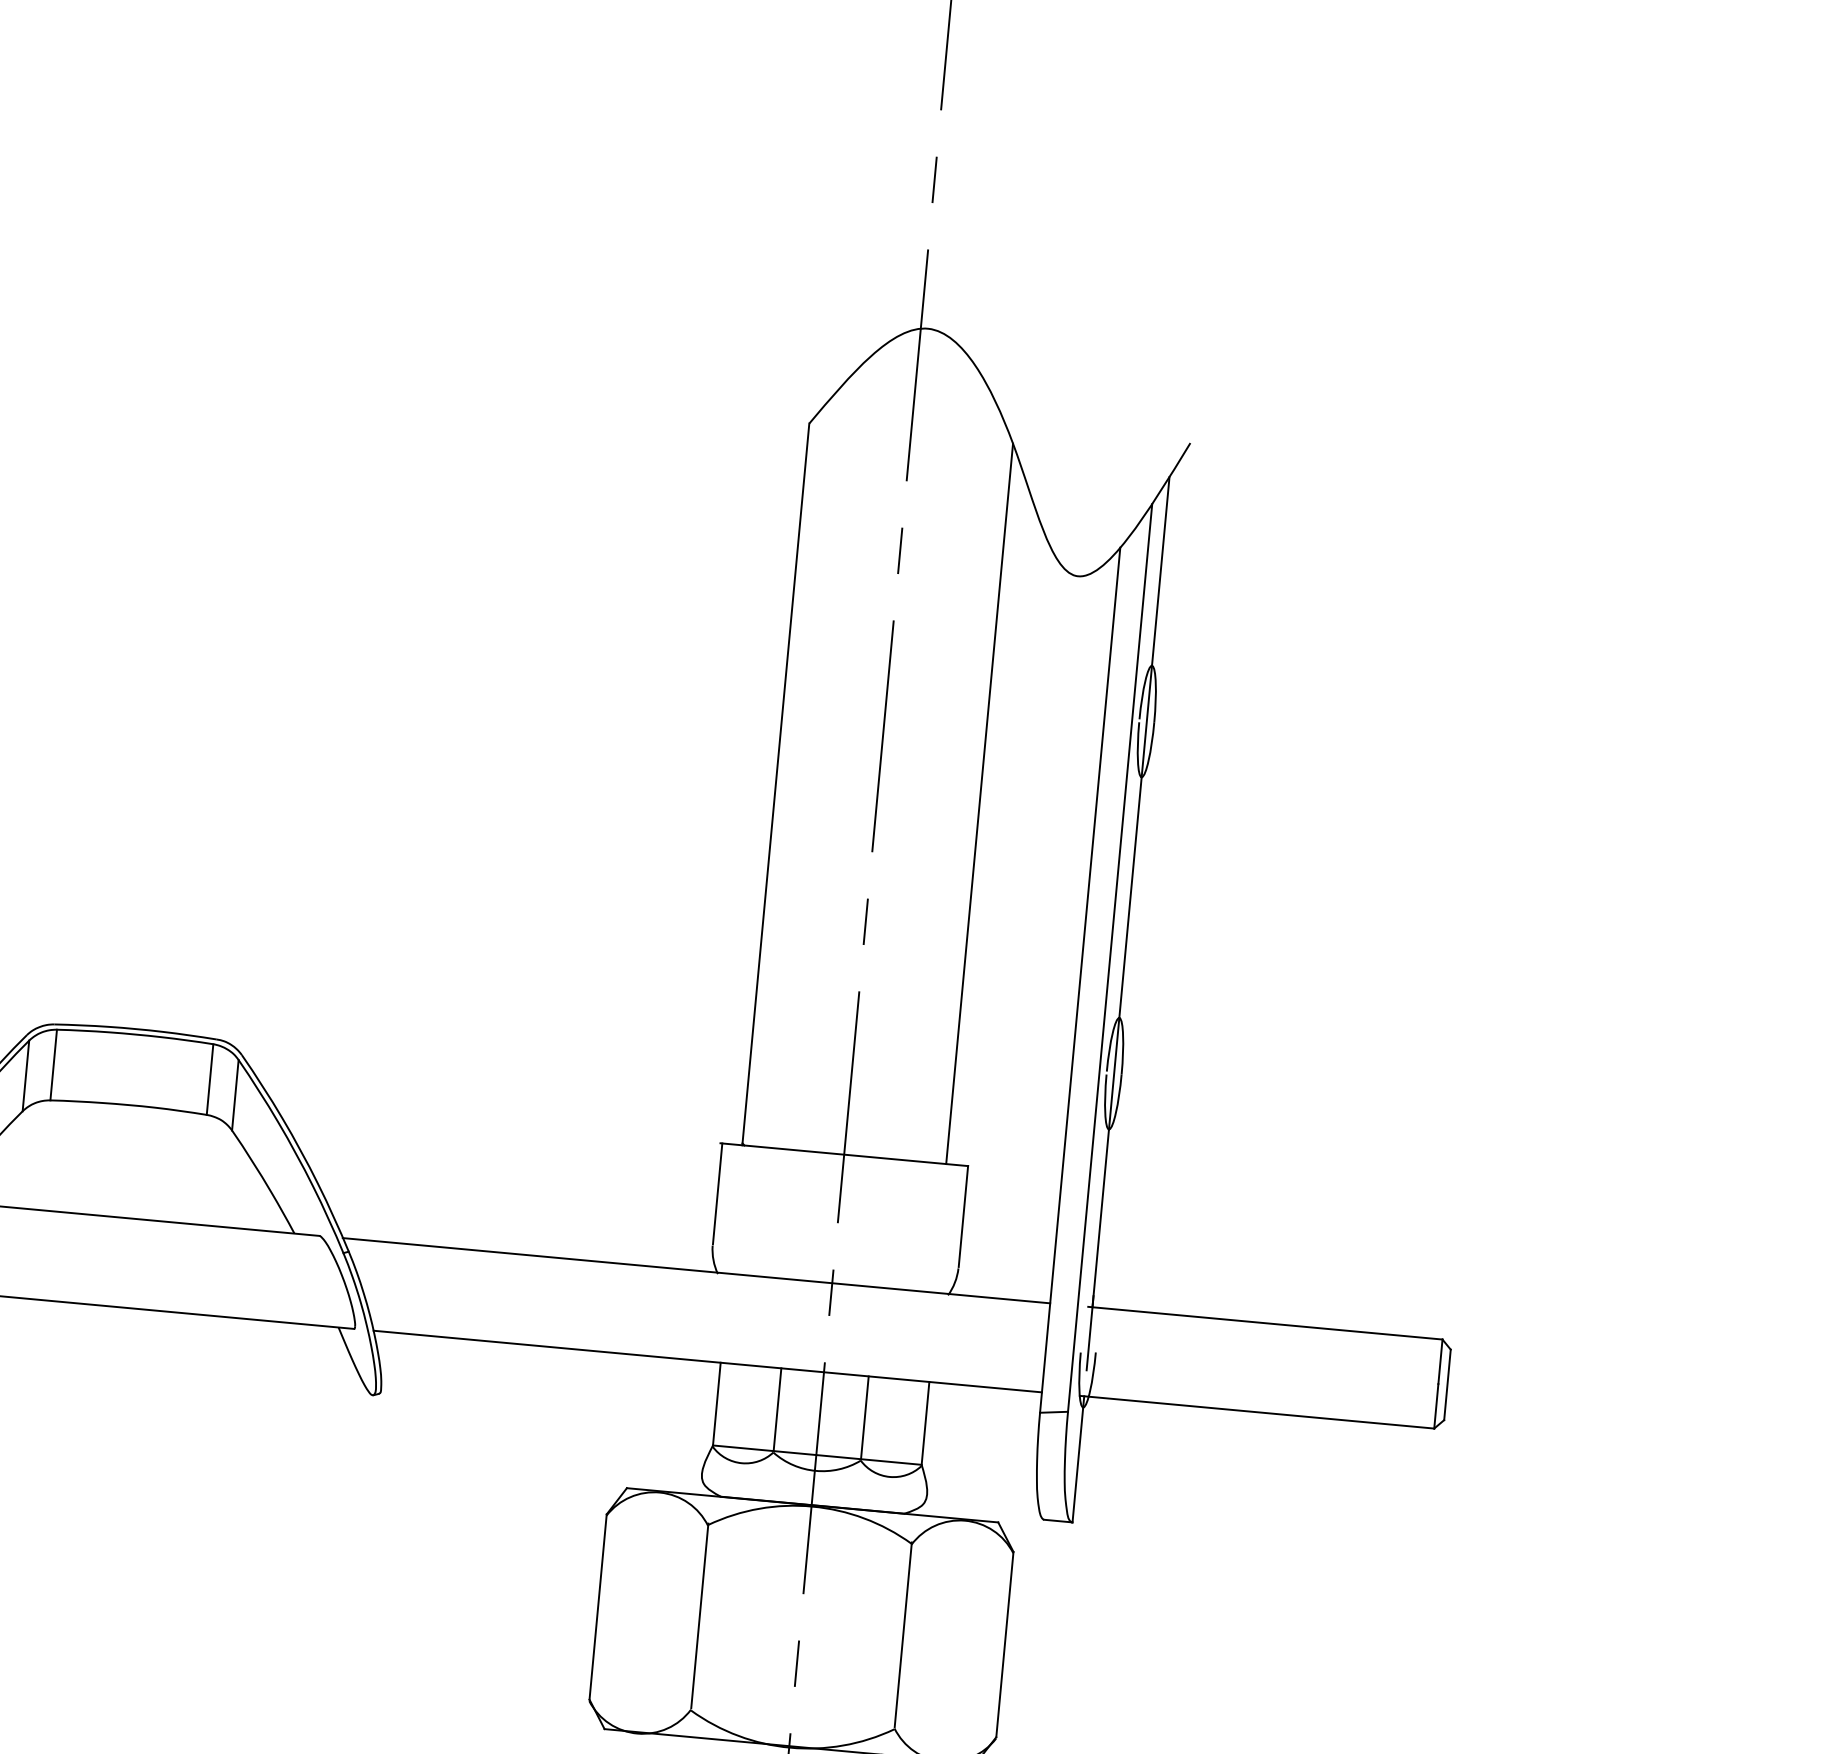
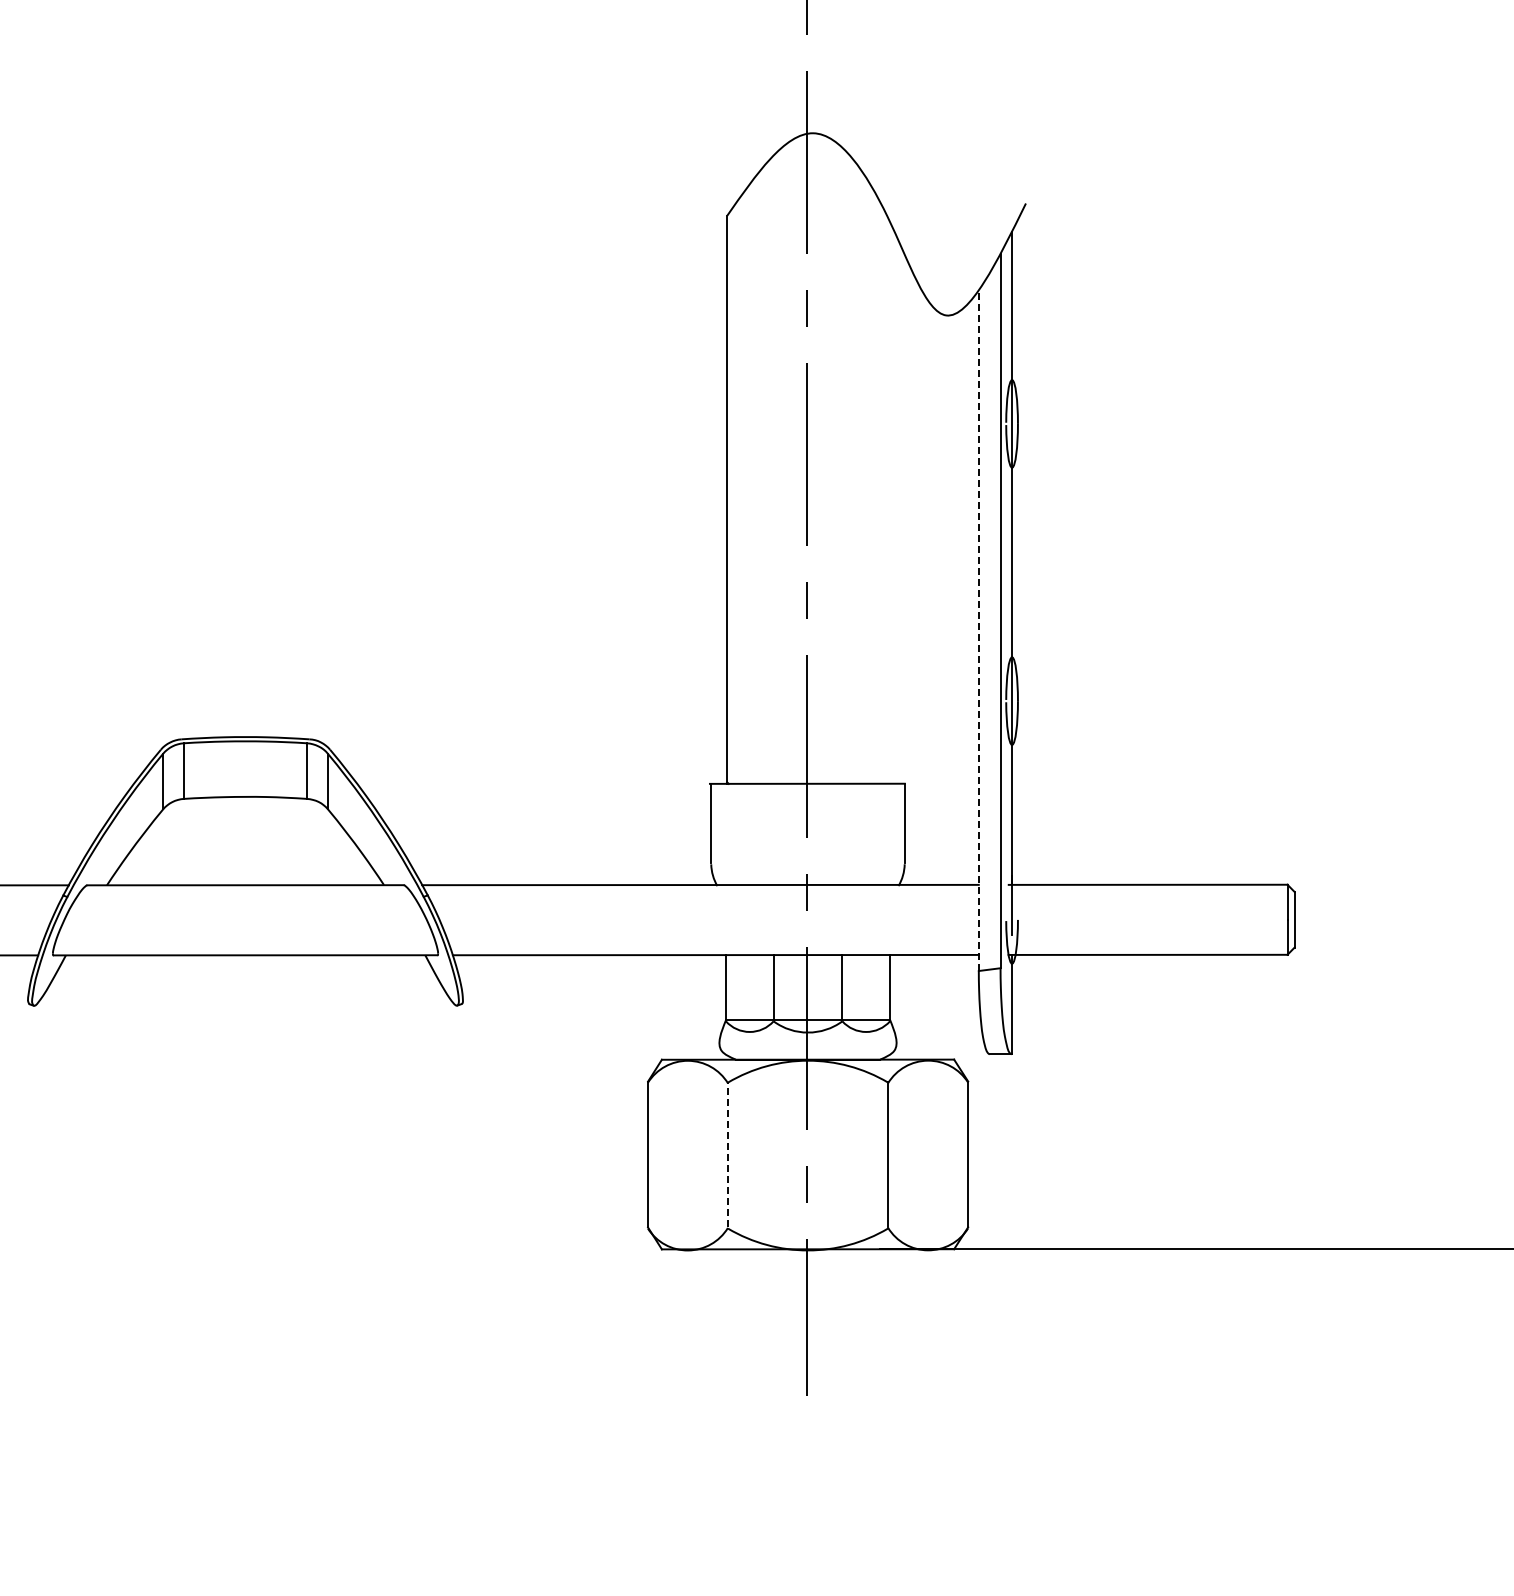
line: (979, 802) -> (887, 499), removed
line: (1079, 980) -> (978, 630), solid -> dashed
line: (700, 1616) -> (728, 1154), solid -> dashed

